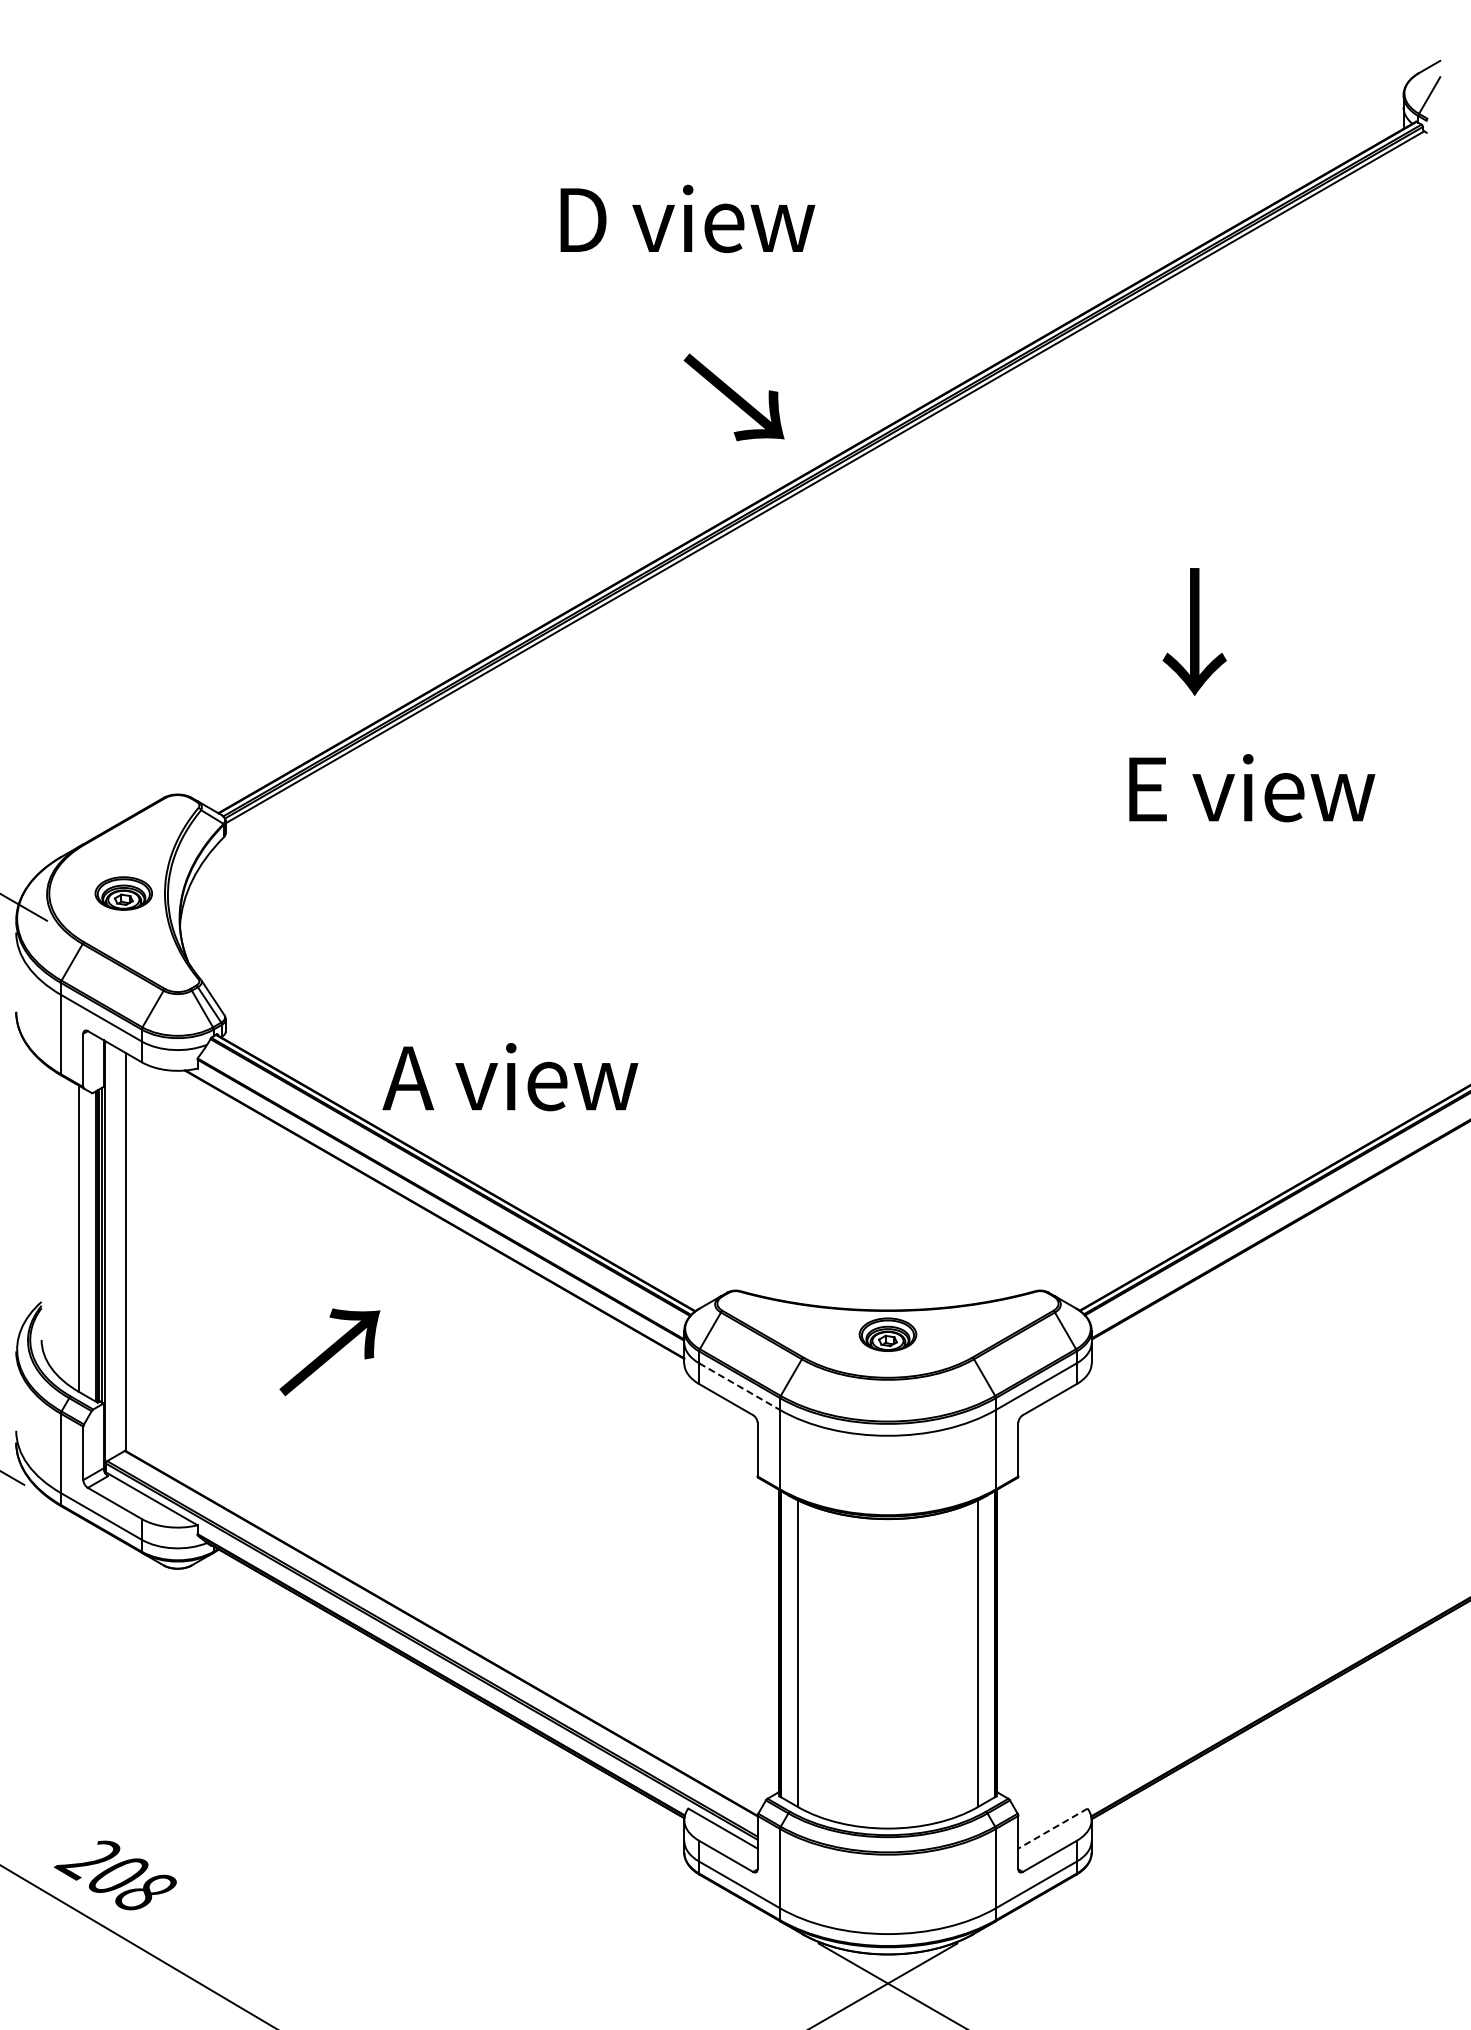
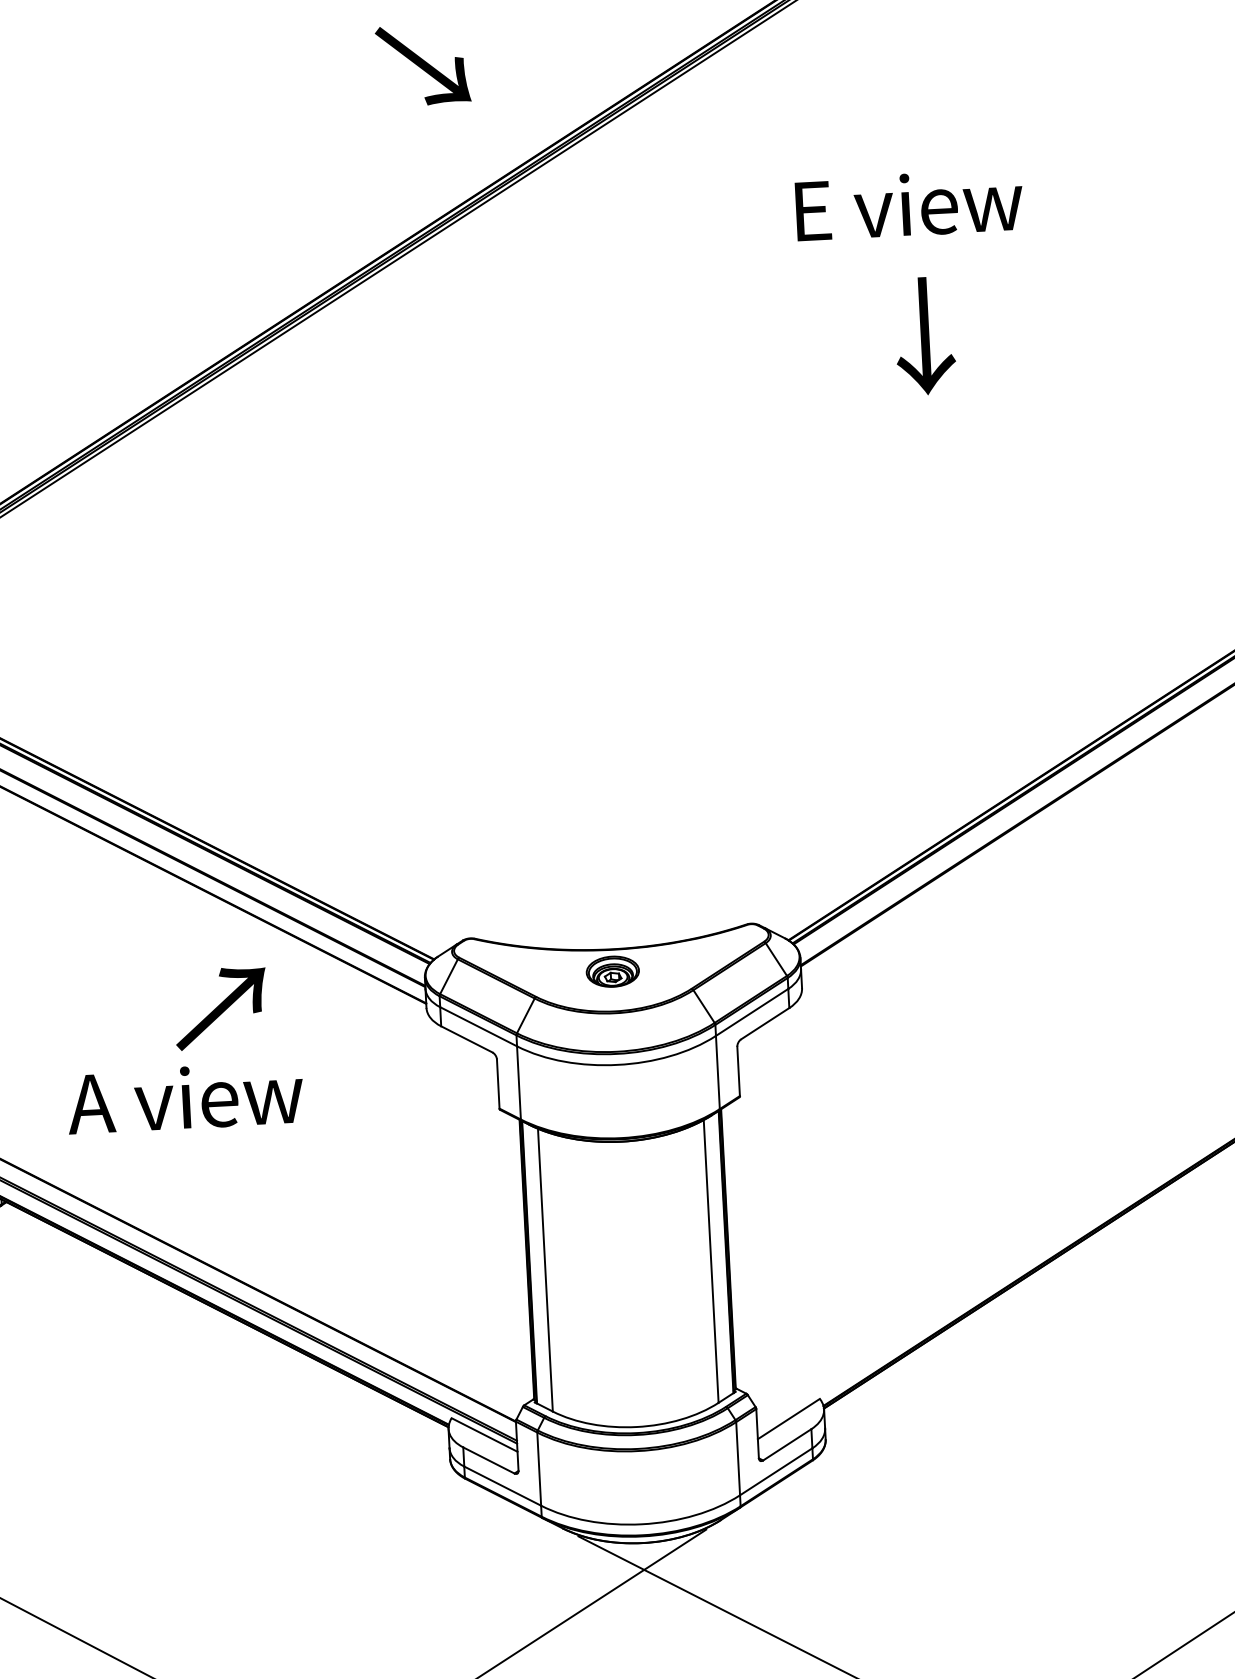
text: (733, 397) -> (422, 65), moved
text: (1194, 631) -> (924, 335), moved
text: (1252, 788) -> (909, 205), moved
text: (510, 1077) -> (185, 1098), moved
text: (329, 1352) -> (220, 1008), moved
line: (739, 1386) -> (478, 1026), dashed -> solid
line: (1052, 1828) -> (788, 1418), dashed -> solid

